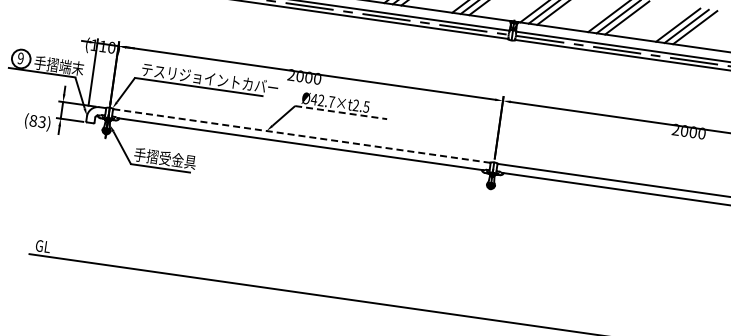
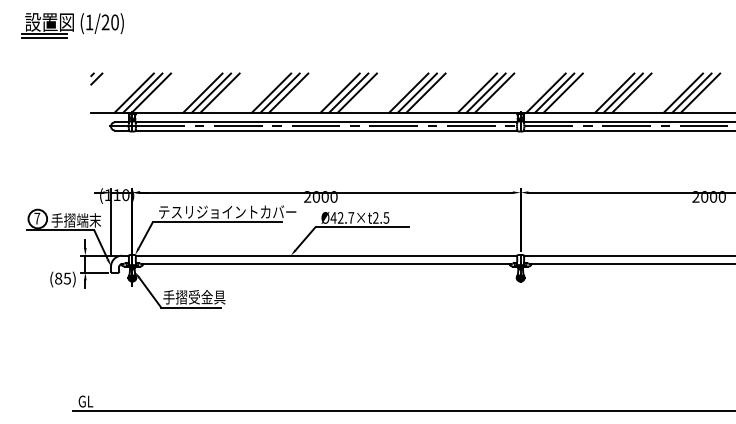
text: (21, 58) -> (37, 218), 9 -> 7
line: (341, 113) -> (362, 227), dashed -> solid
text: (42, 121) -> (67, 277), (83) -> (85)
line: (302, 135) -> (327, 255), dashed -> solid

